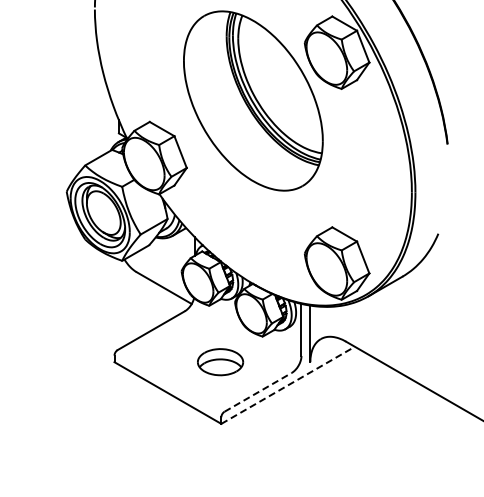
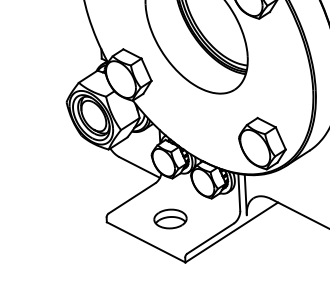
part: (220, 362) -> (170, 219), moved
line: (288, 385) -> (232, 232), dashed -> solid
line: (258, 392) -> (210, 238), dashed -> solid

